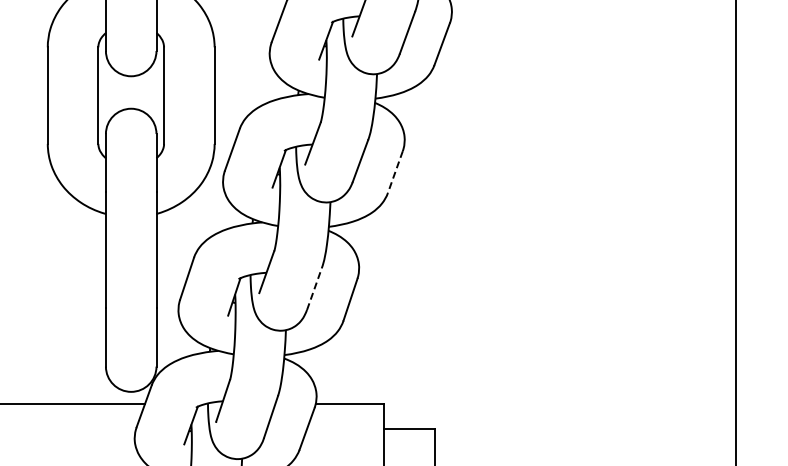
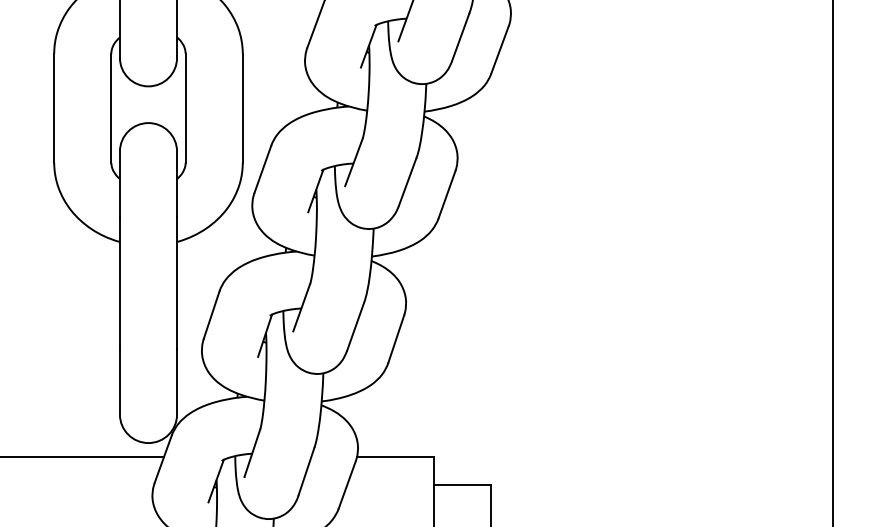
line: (395, 172) -> (447, 195), dashed -> solid
line: (314, 288) -> (355, 326), dashed -> solid

